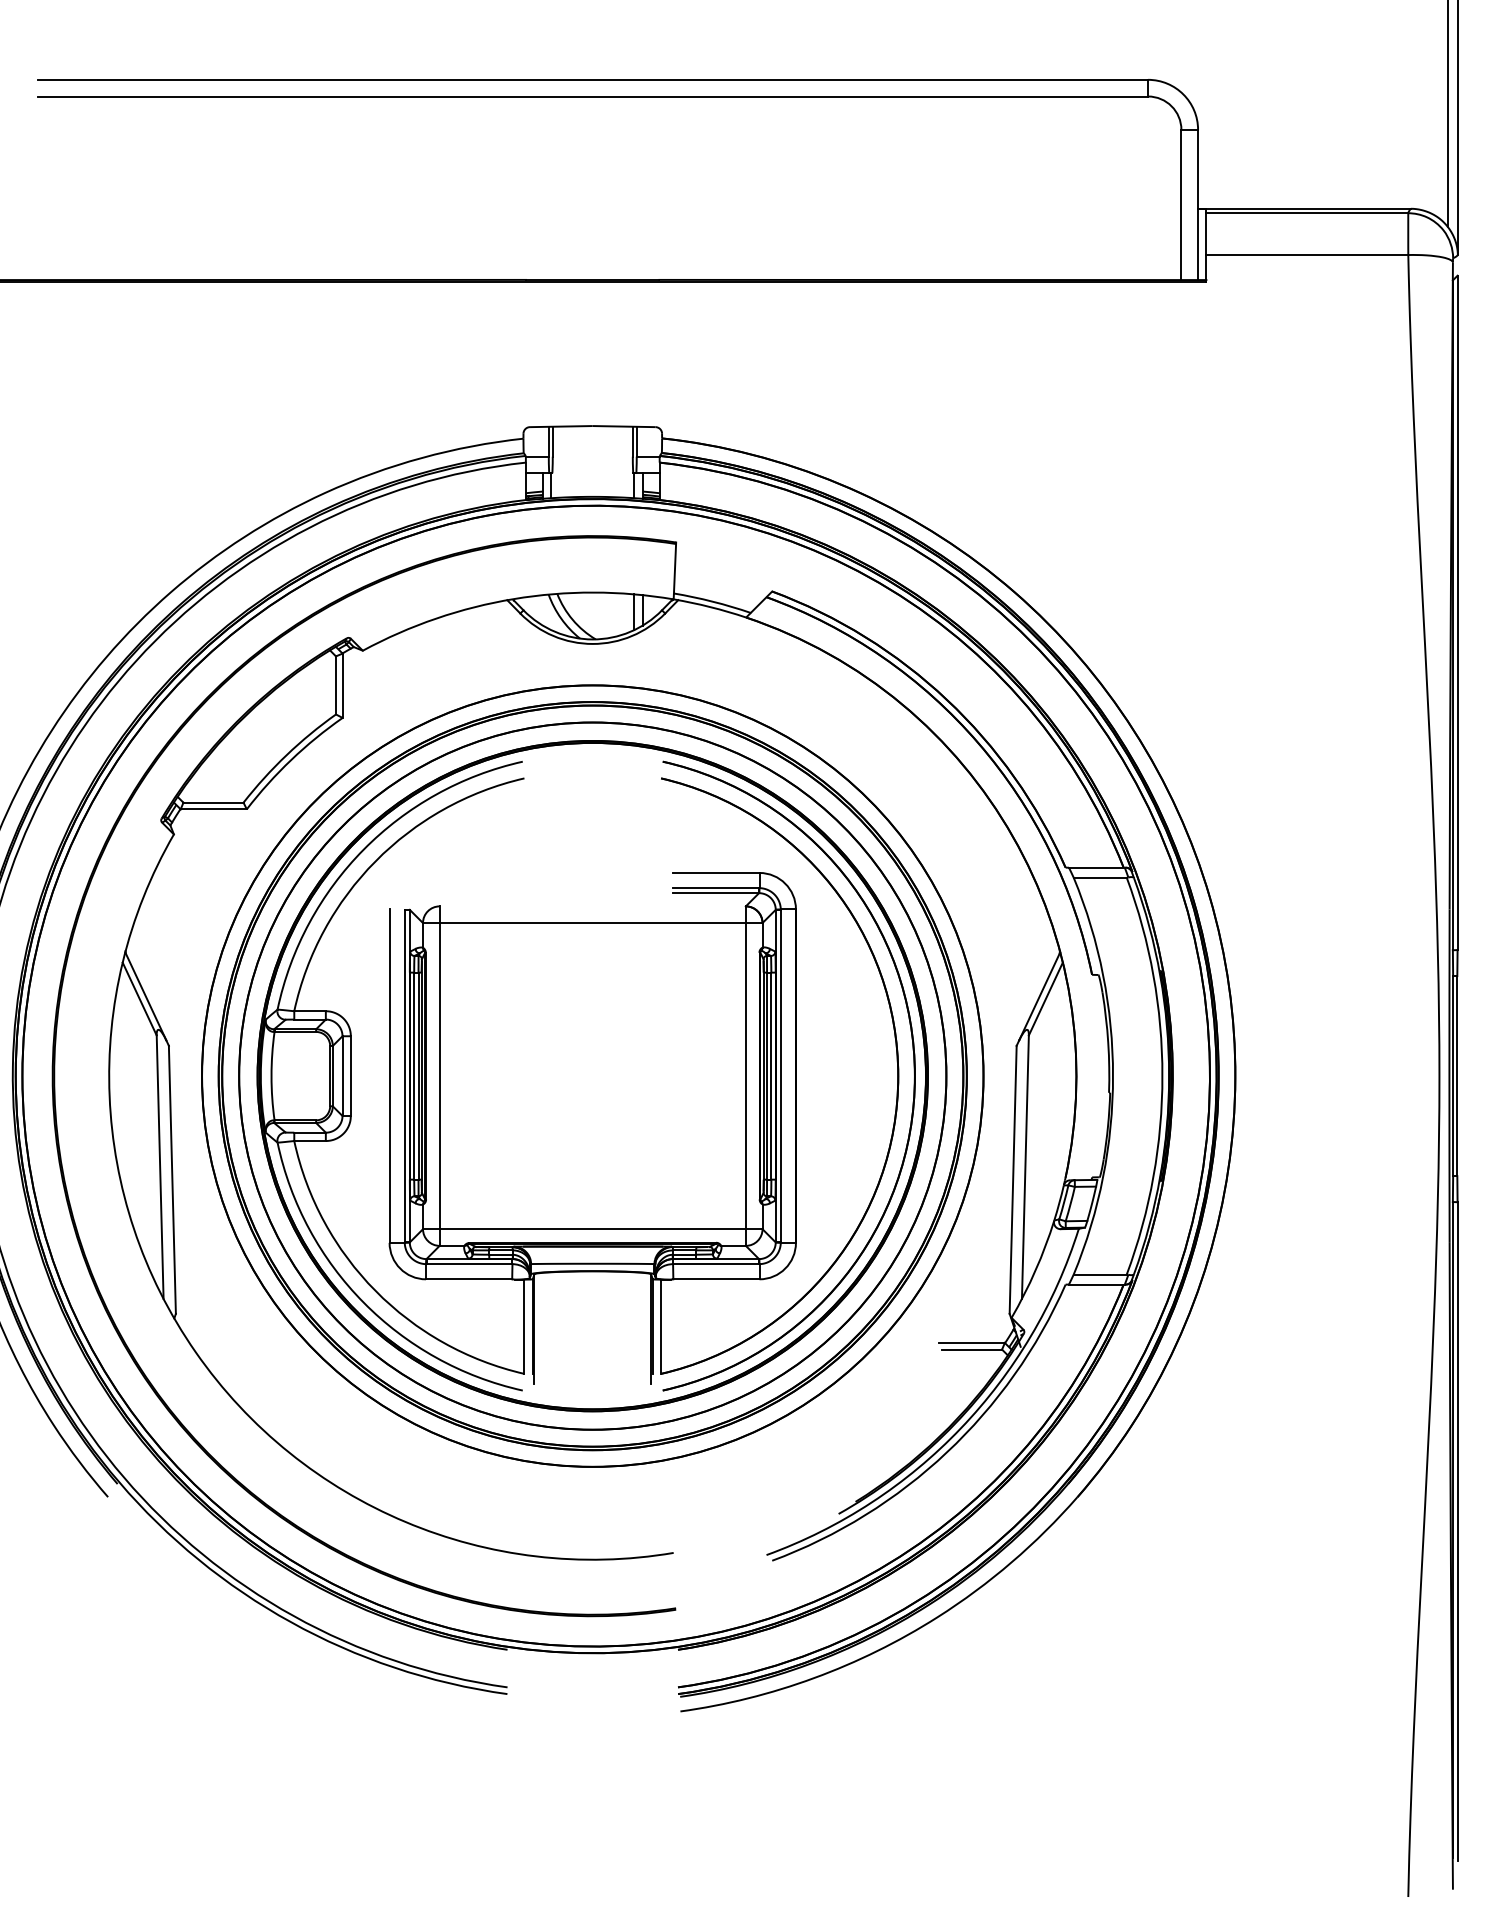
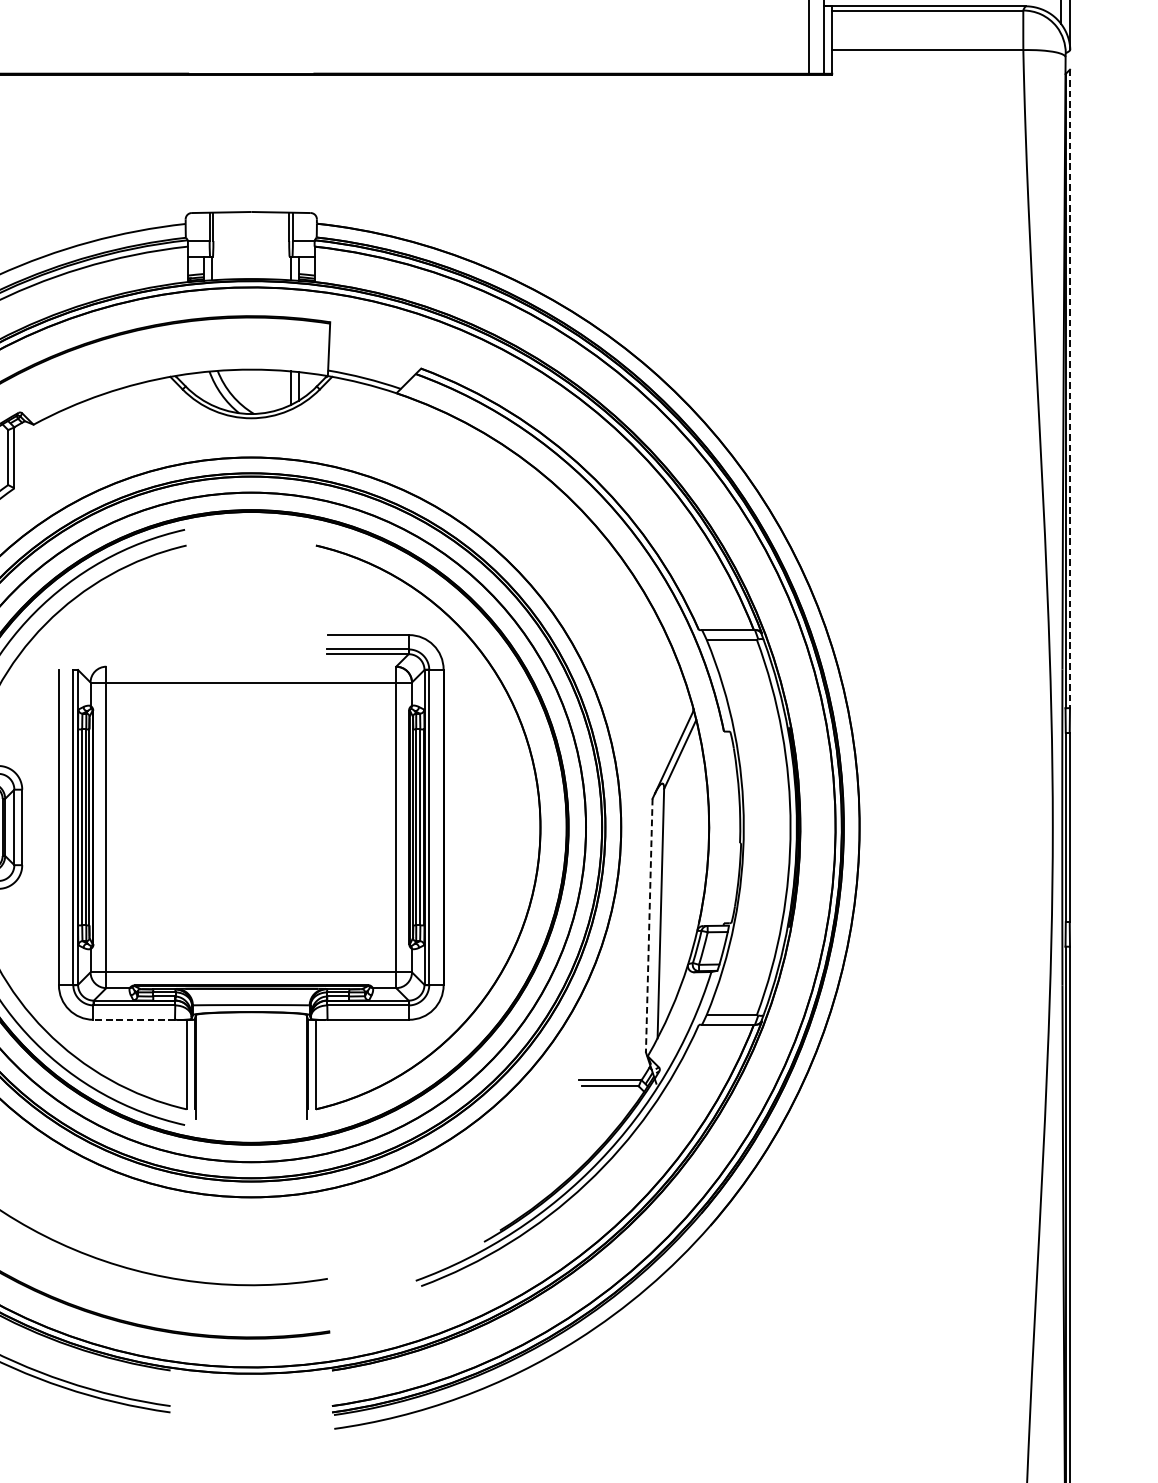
line: (1457, 613) -> (1069, 389), solid -> dashed
part: (913, 1071) -> (554, 823), removed
line: (1013, 1180) -> (649, 926), solid -> dashed
line: (468, 1279) -> (133, 1019), solid -> dashed

